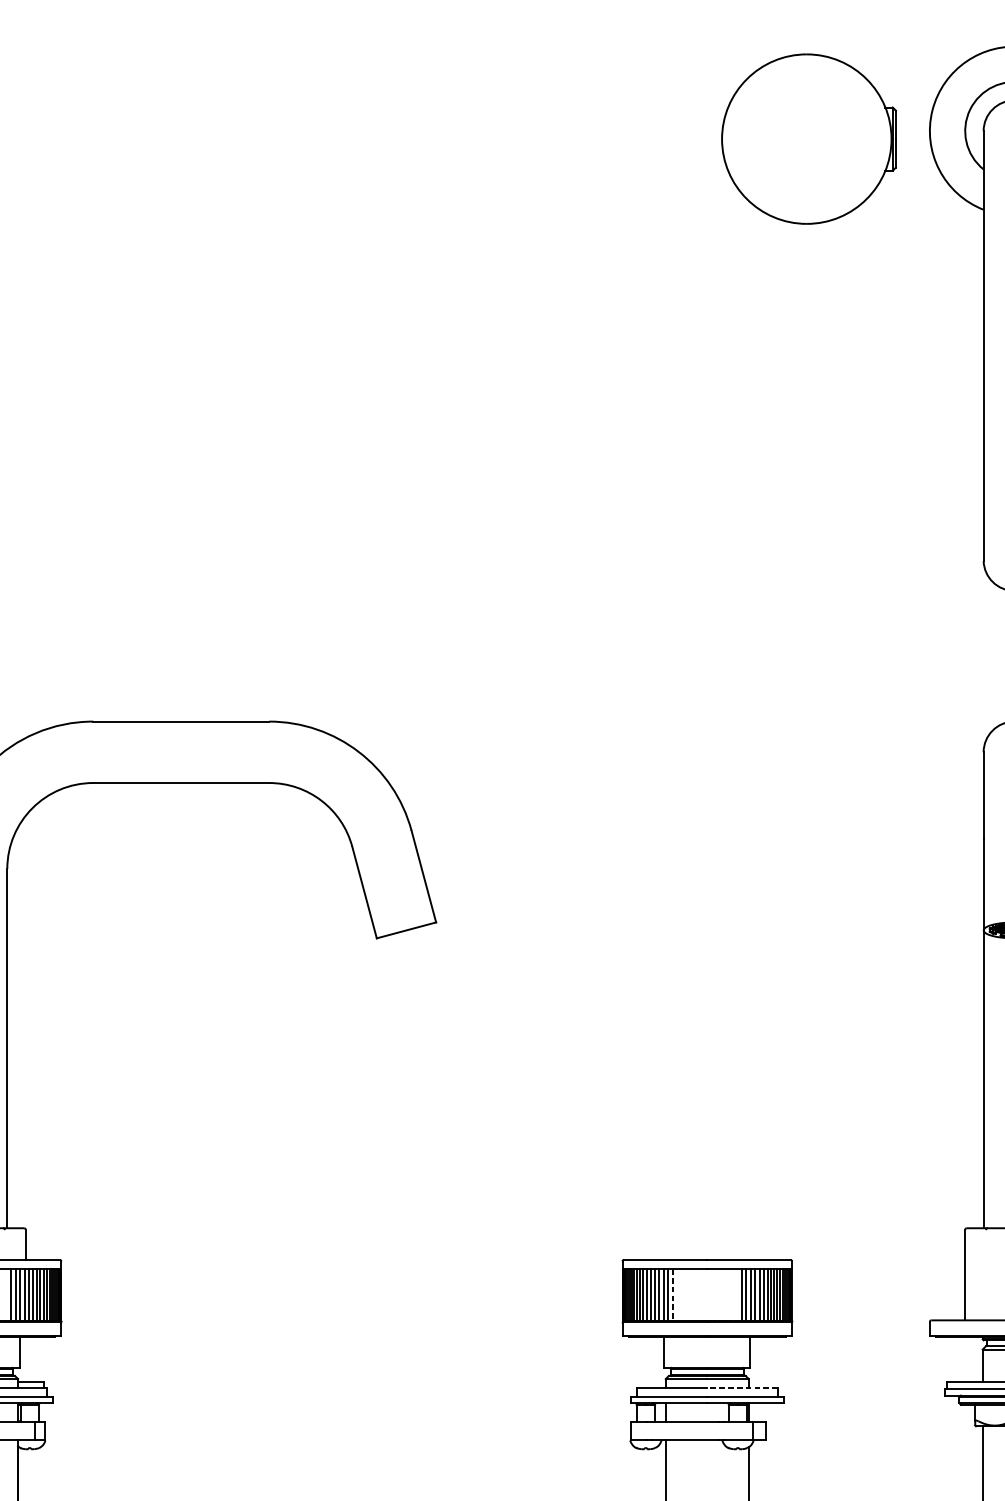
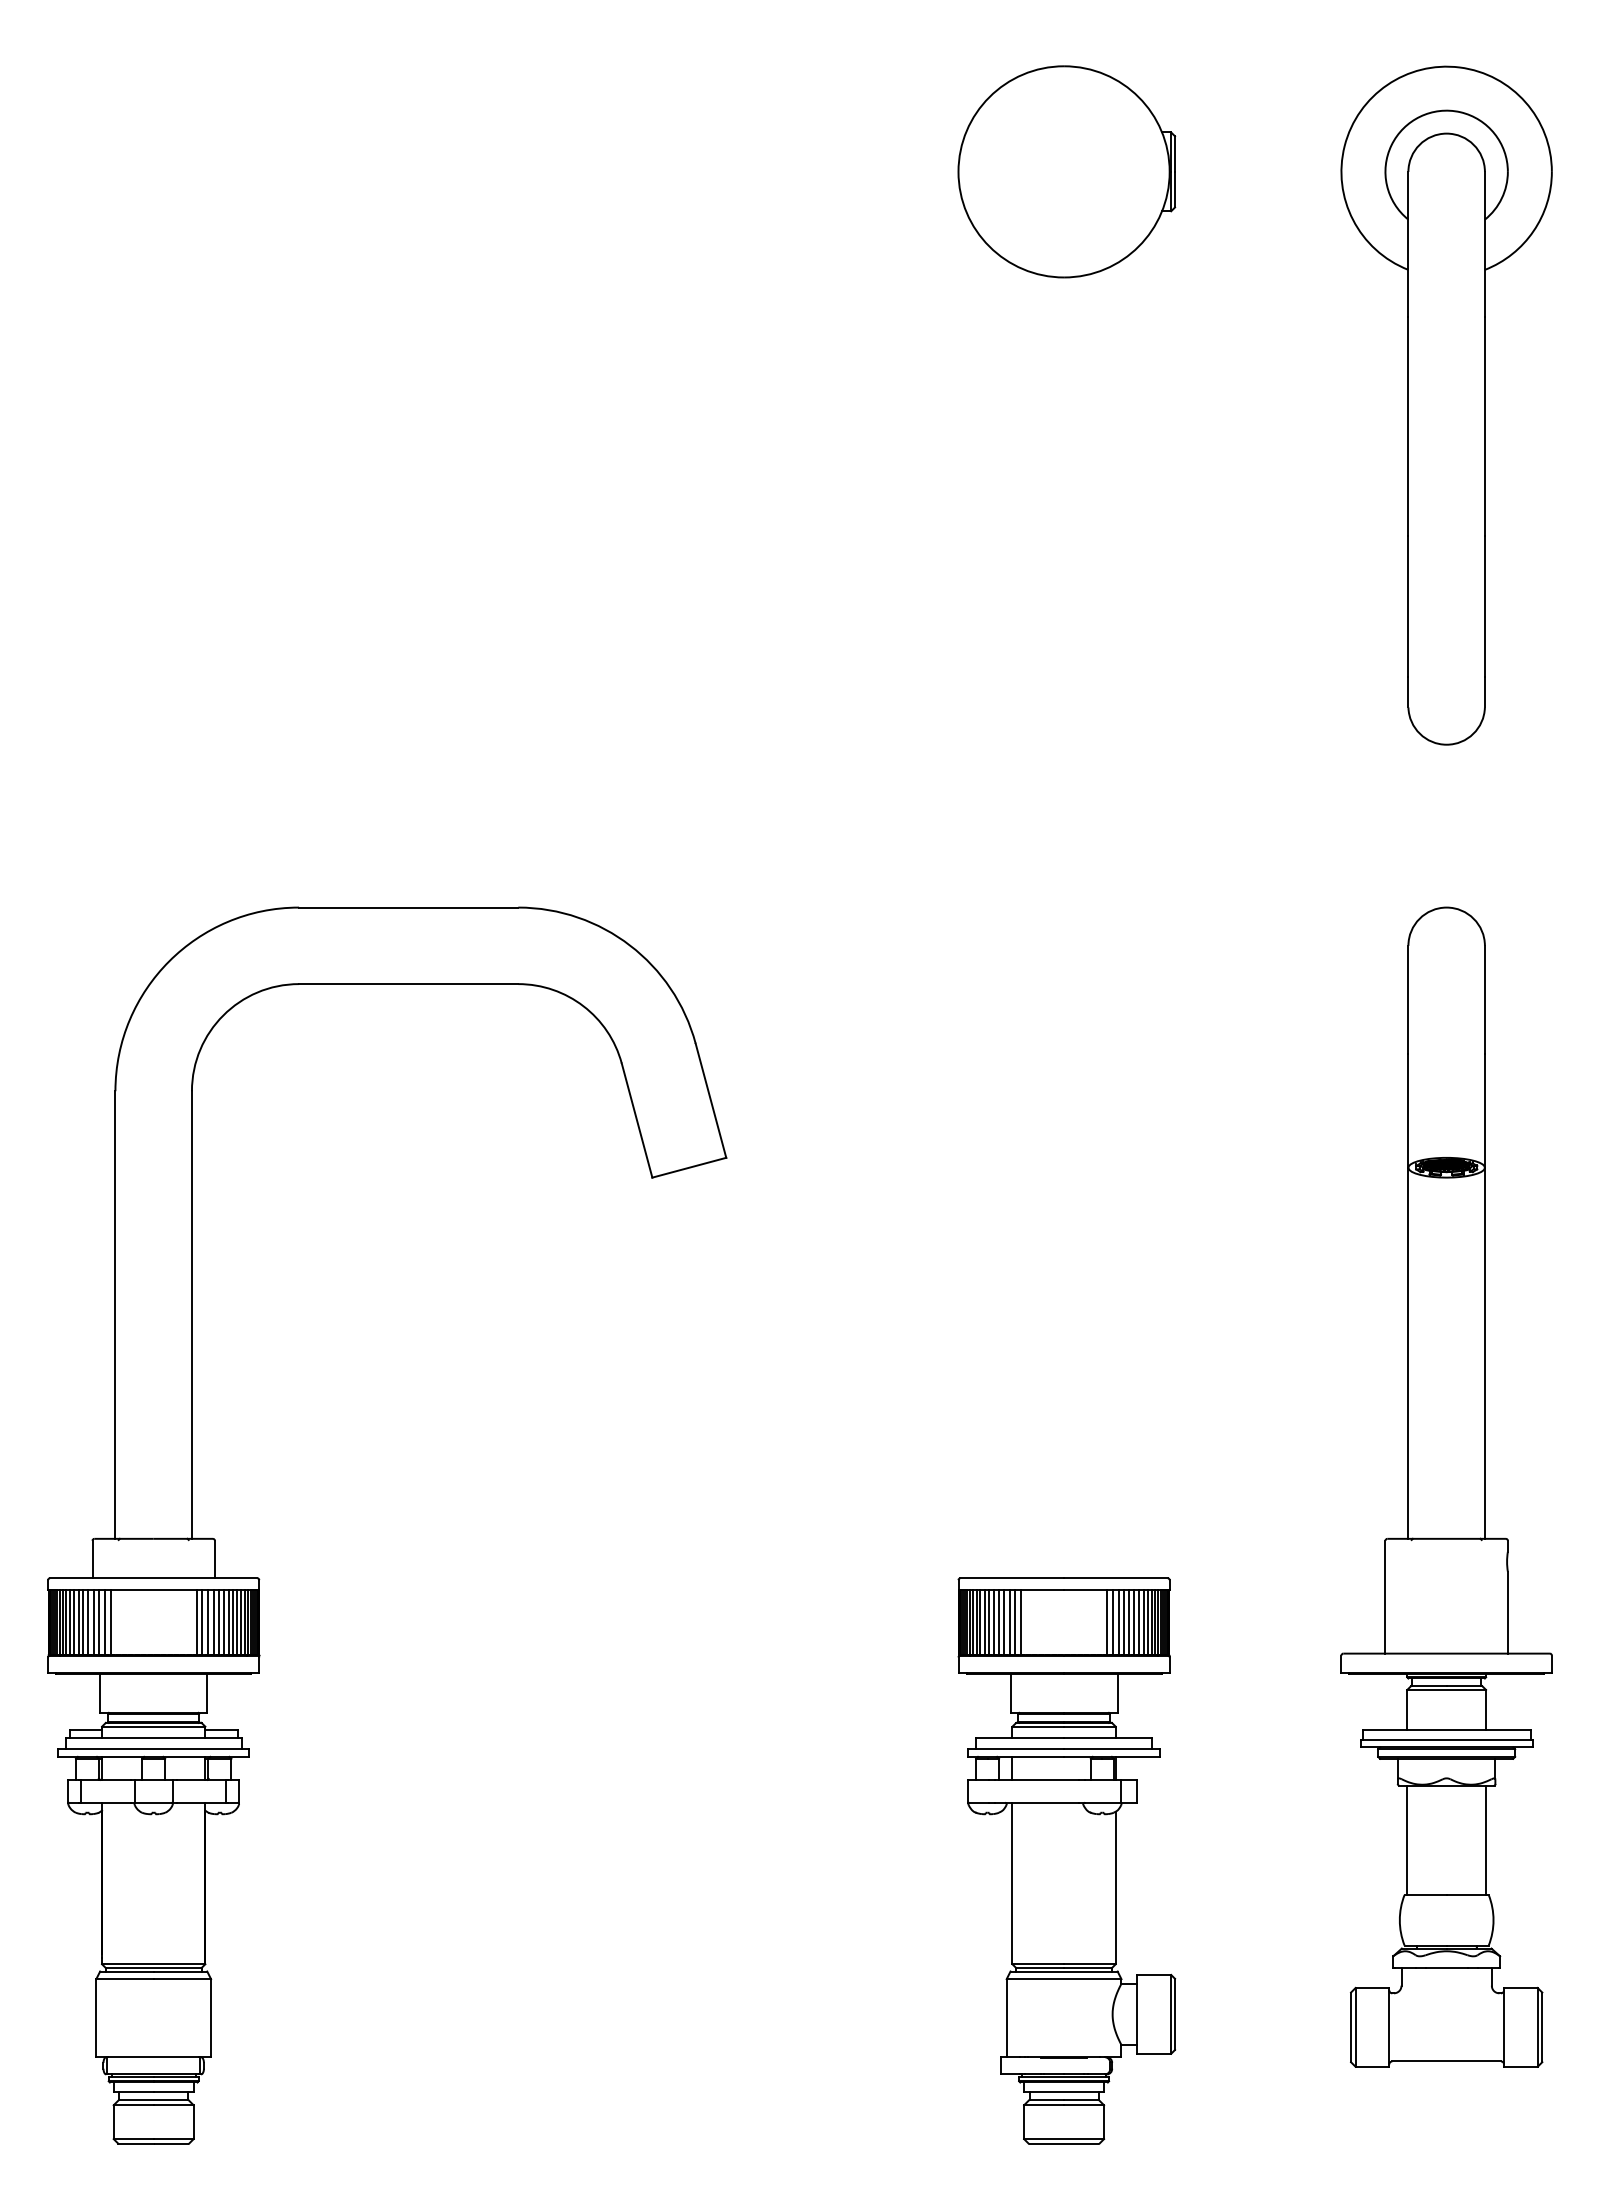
part: (808, 138) -> (1066, 171), moved
line: (673, 1295) -> (1021, 1622), dashed -> solid
line: (742, 1387) -> (1108, 1737), dashed -> solid

